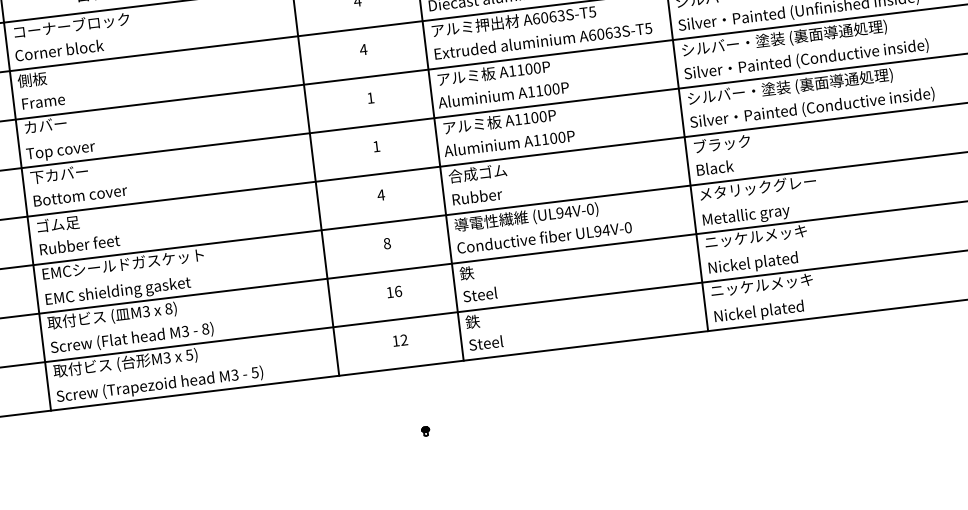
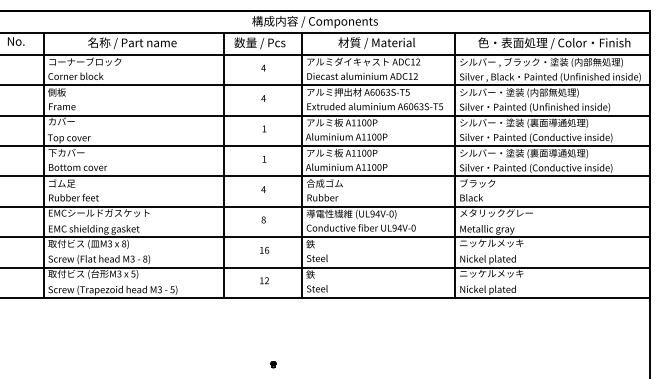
part: (425, 431) -> (273, 364), moved

